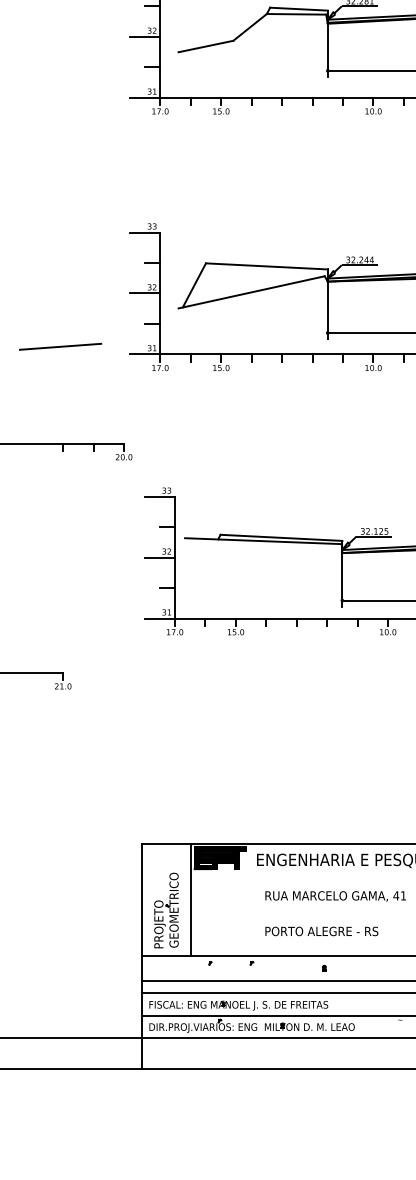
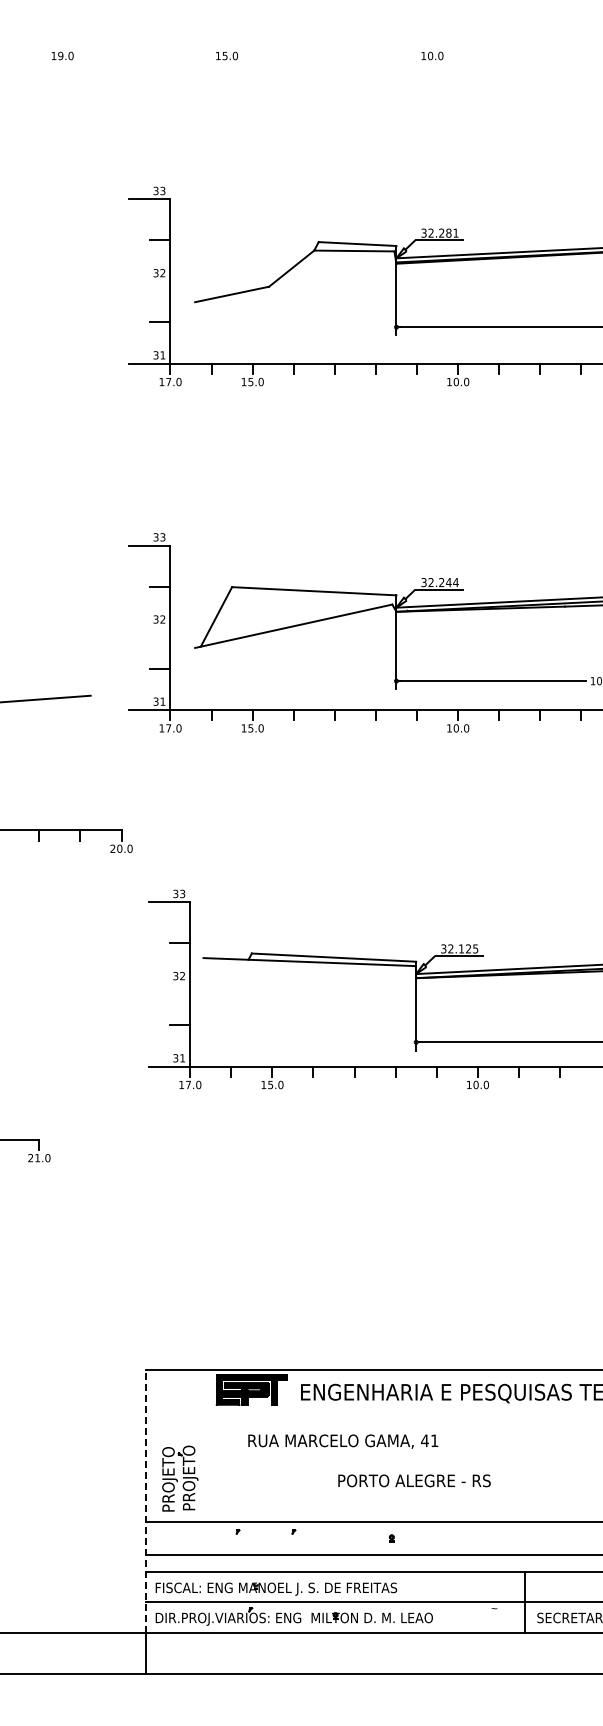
line: (144, 36) -> (149, 281), removed
line: (144, 293) -> (149, 627), removed
line: (159, 557) -> (169, 984), removed
text: (335, 896) -> (343, 1441), moved
line: (190, 900) -> (211, 1446), removed
text: (175, 909) -> (190, 1459), GEOMETRICO -> PROJETO
text: (321, 931) -> (414, 1480), moved
line: (142, 940) -> (146, 1501), solid -> dashed

